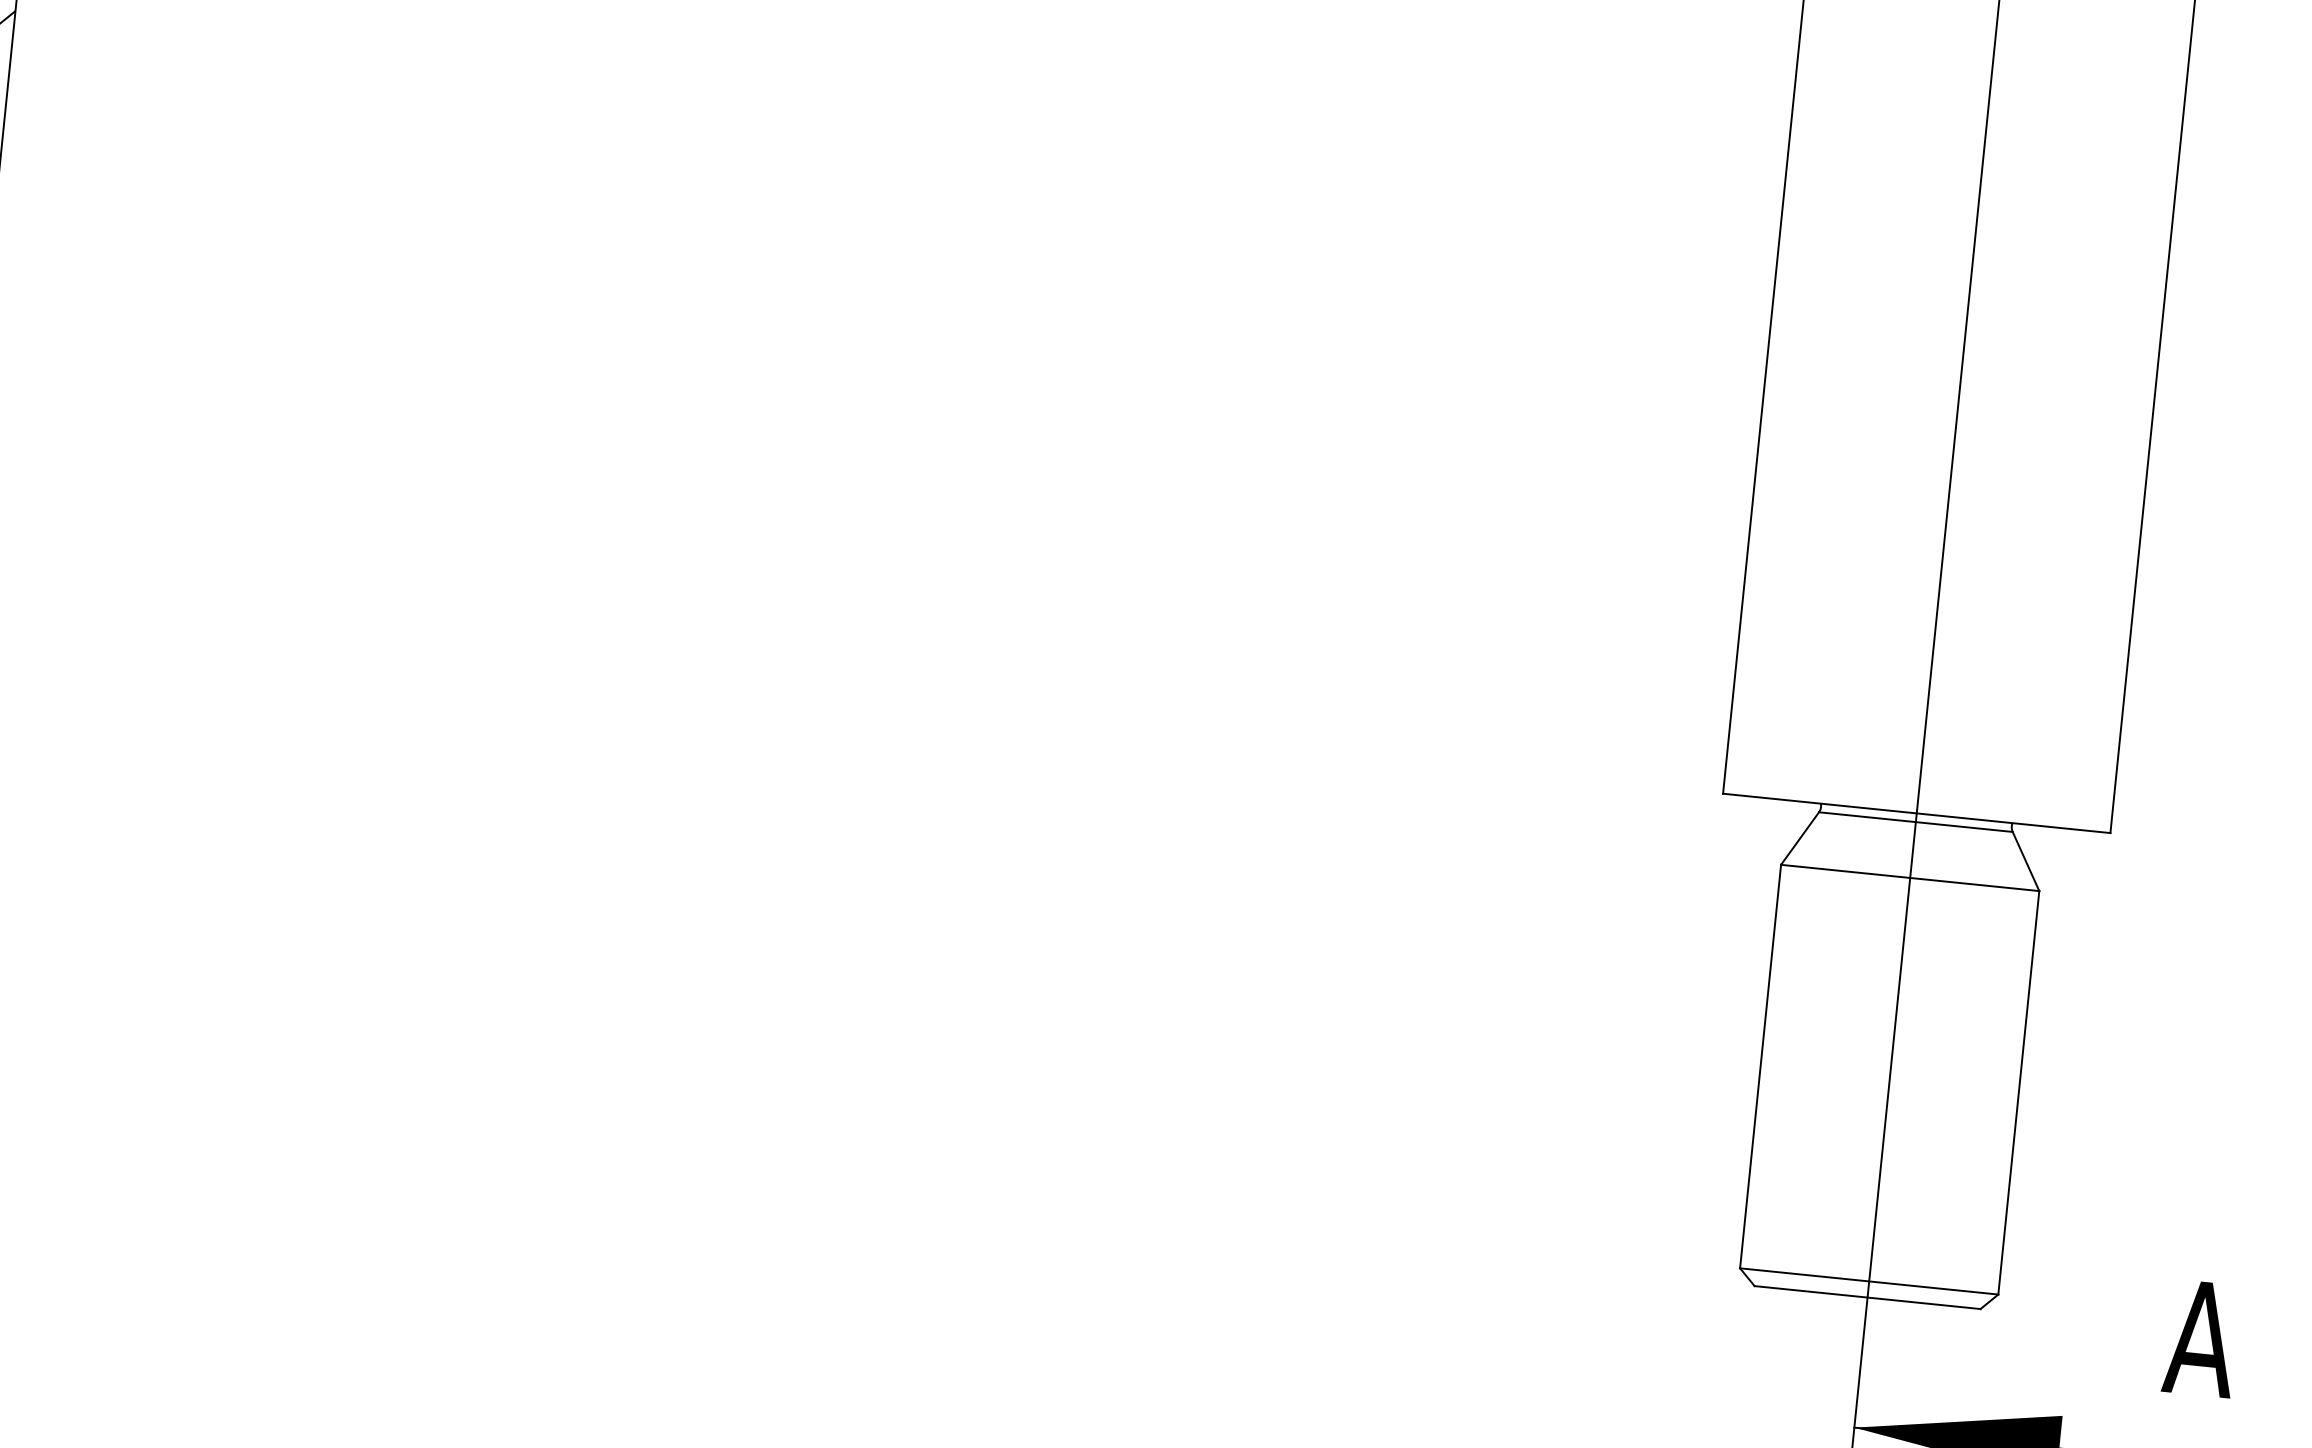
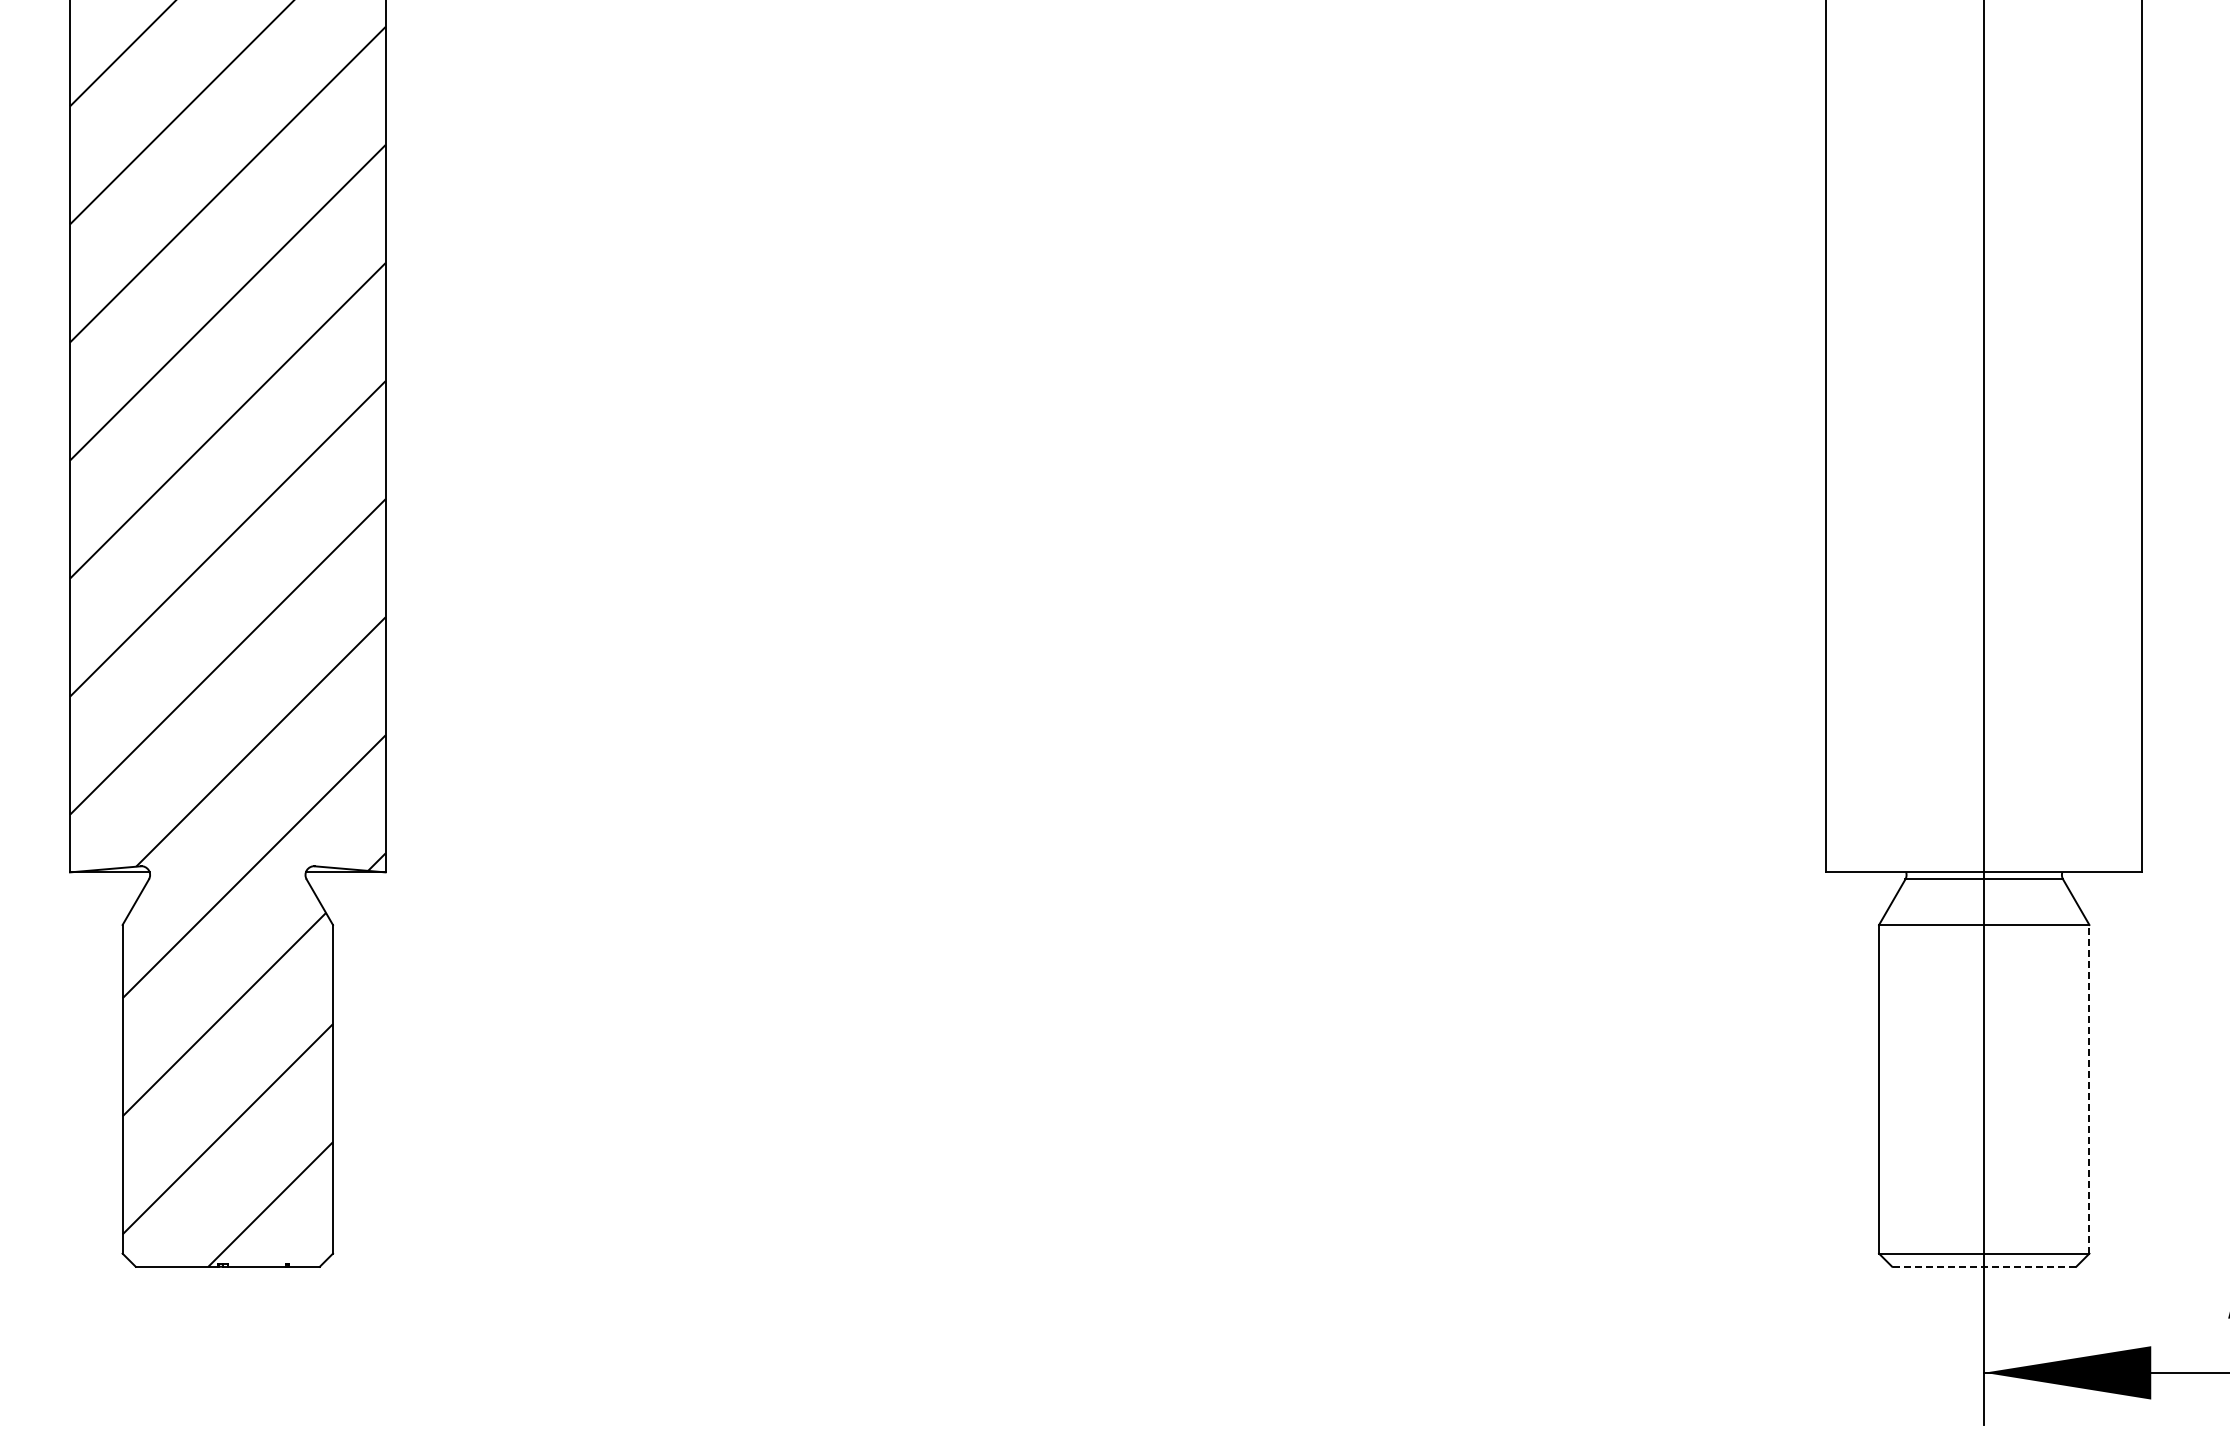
line: (2019, 1091) -> (2089, 1088), solid -> dashed
line: (1866, 1297) -> (1983, 1266), solid -> dashed

